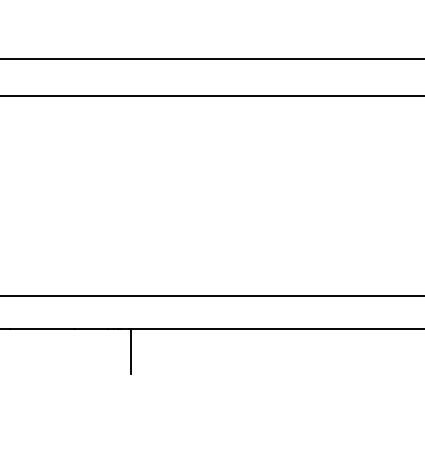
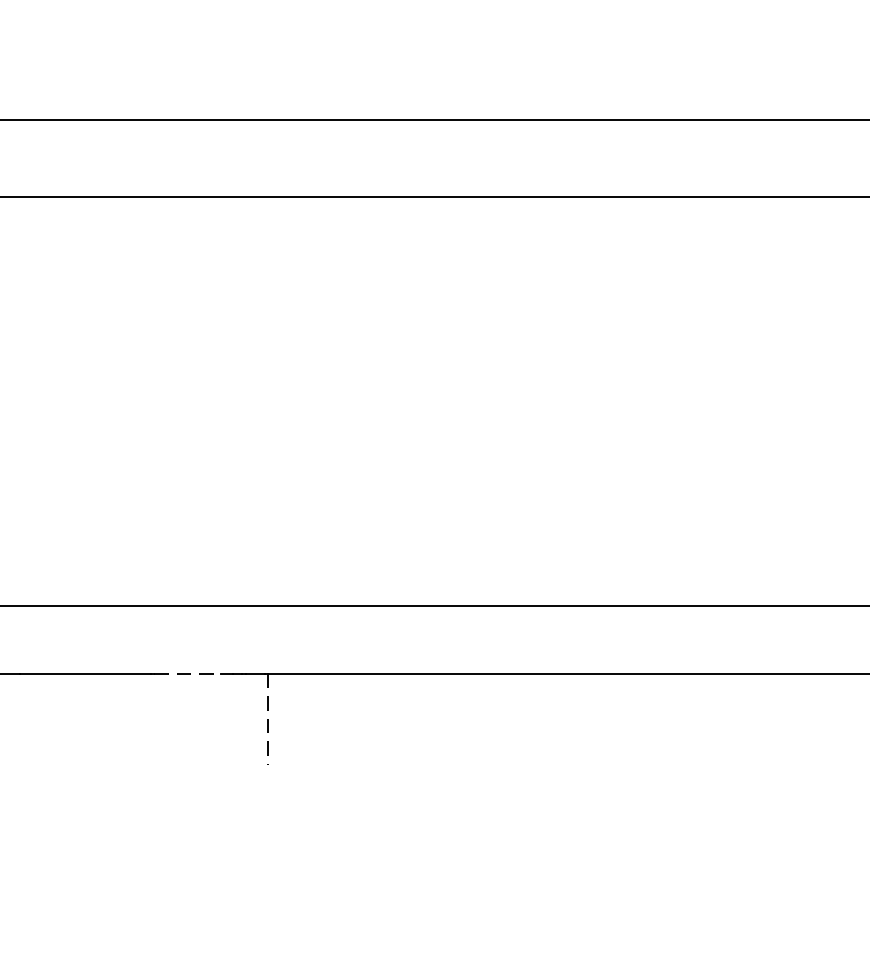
line: (92, 329) -> (189, 674), solid -> dashed
line: (130, 351) -> (267, 719), solid -> dashed

